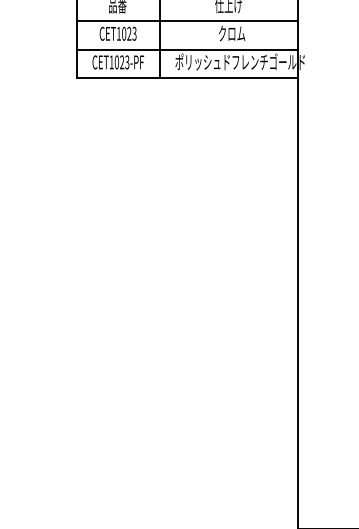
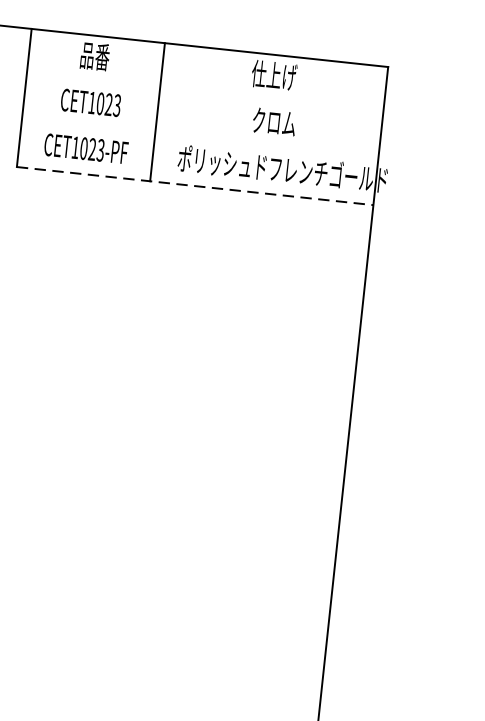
line: (187, 20) -> (204, 93), removed
line: (187, 49) -> (199, 139), removed
line: (187, 78) -> (194, 186), solid -> dashed

